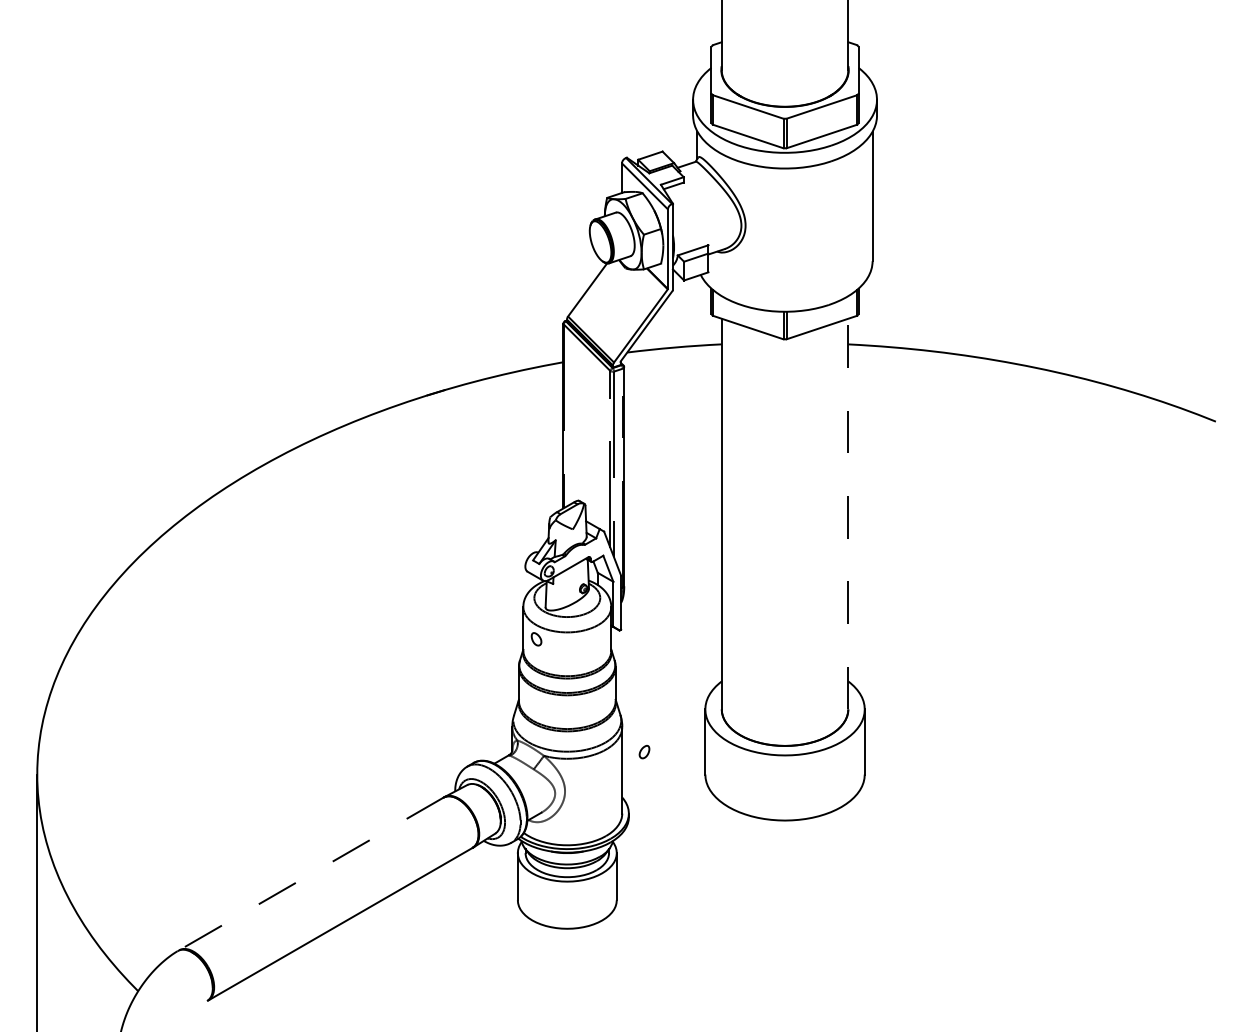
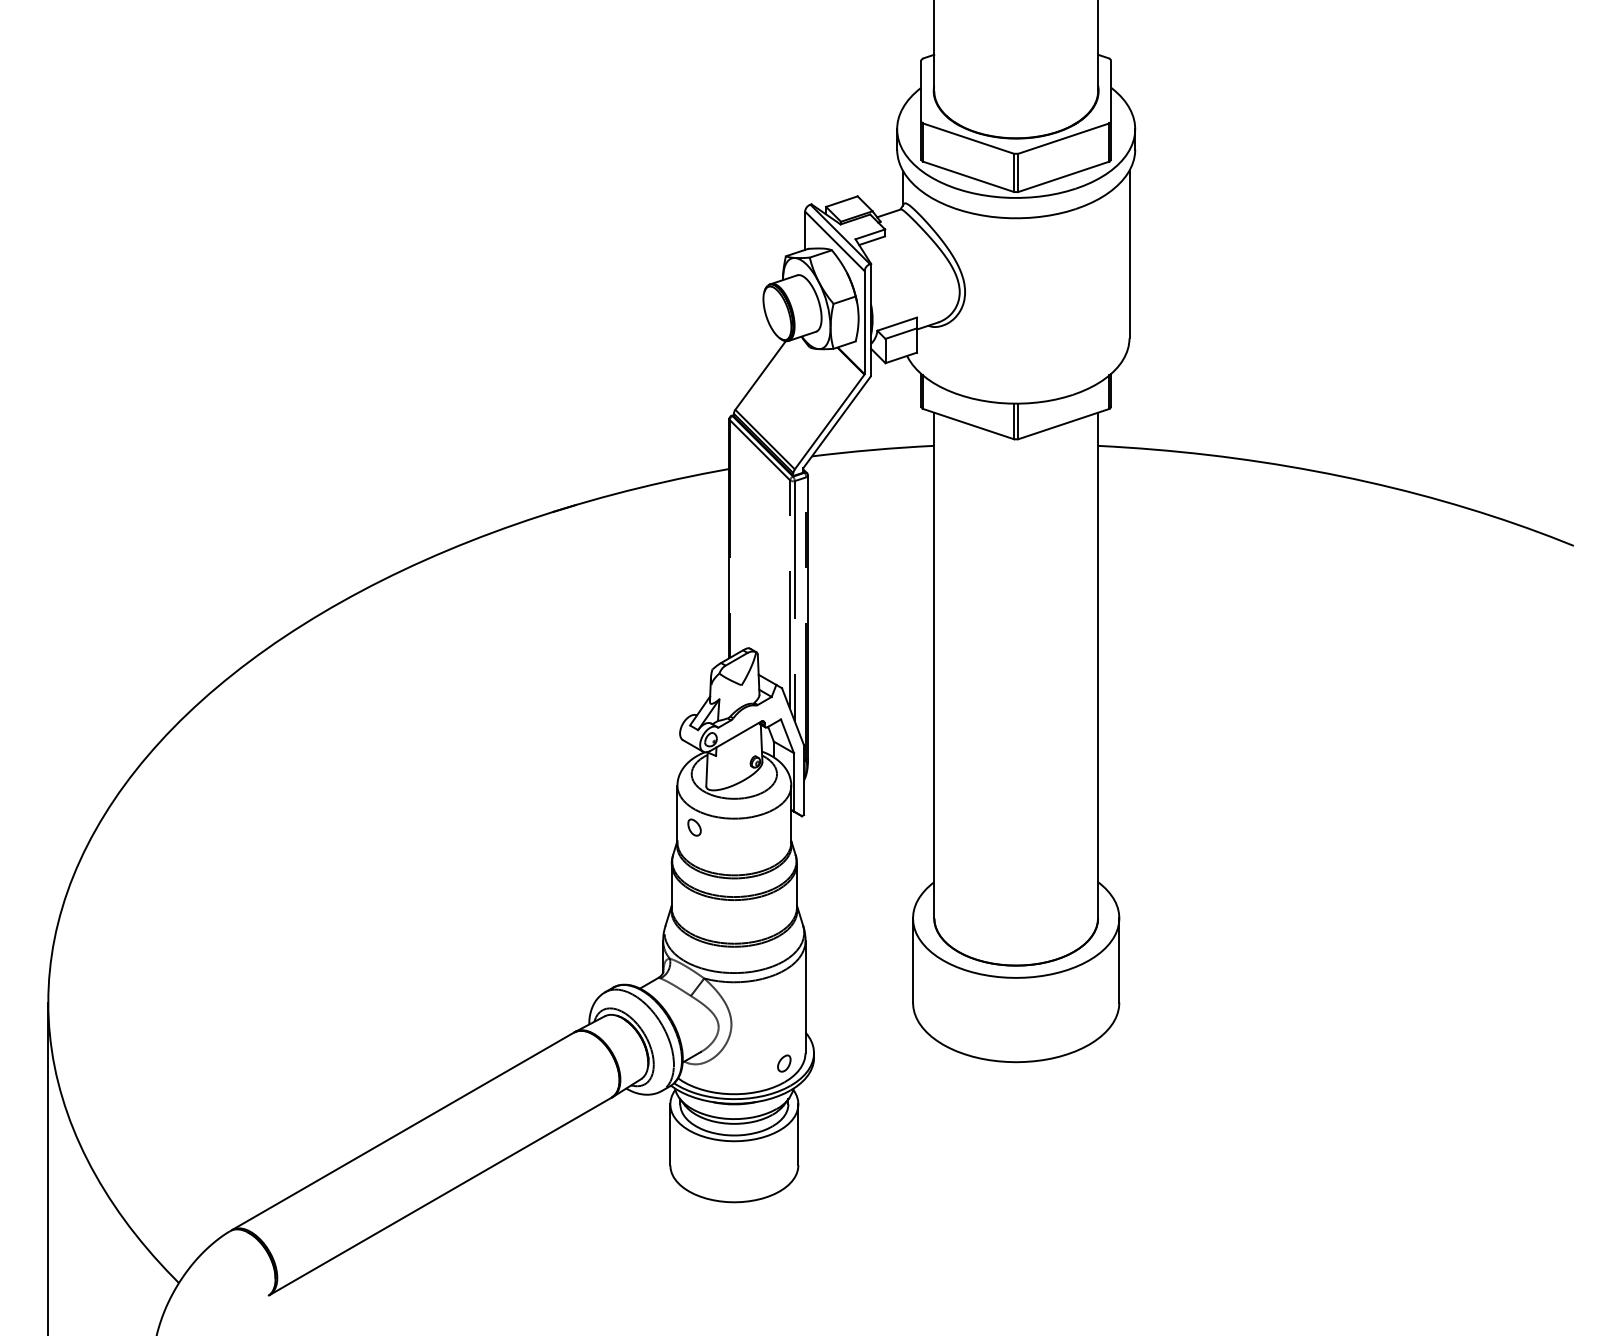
line: (848, 514) -> (1098, 665), dashed -> solid
part: (644, 752) -> (784, 1063), moved
line: (311, 874) -> (403, 1131), dashed -> solid

